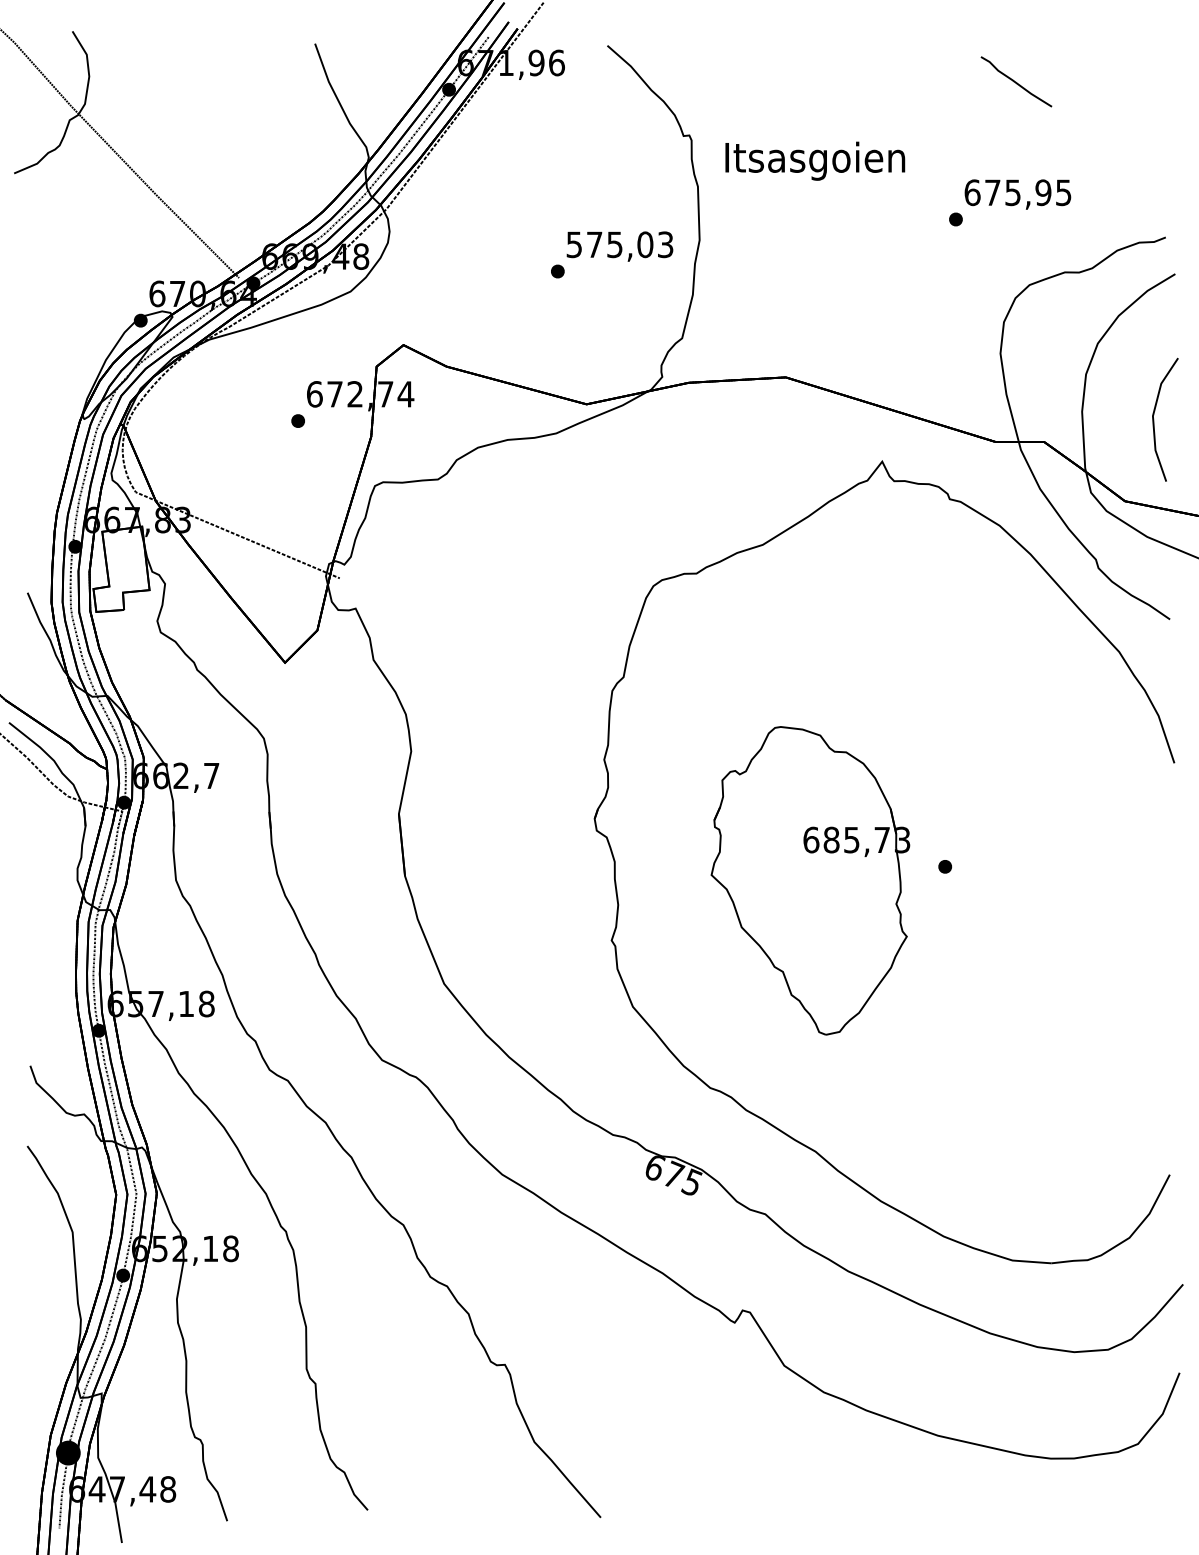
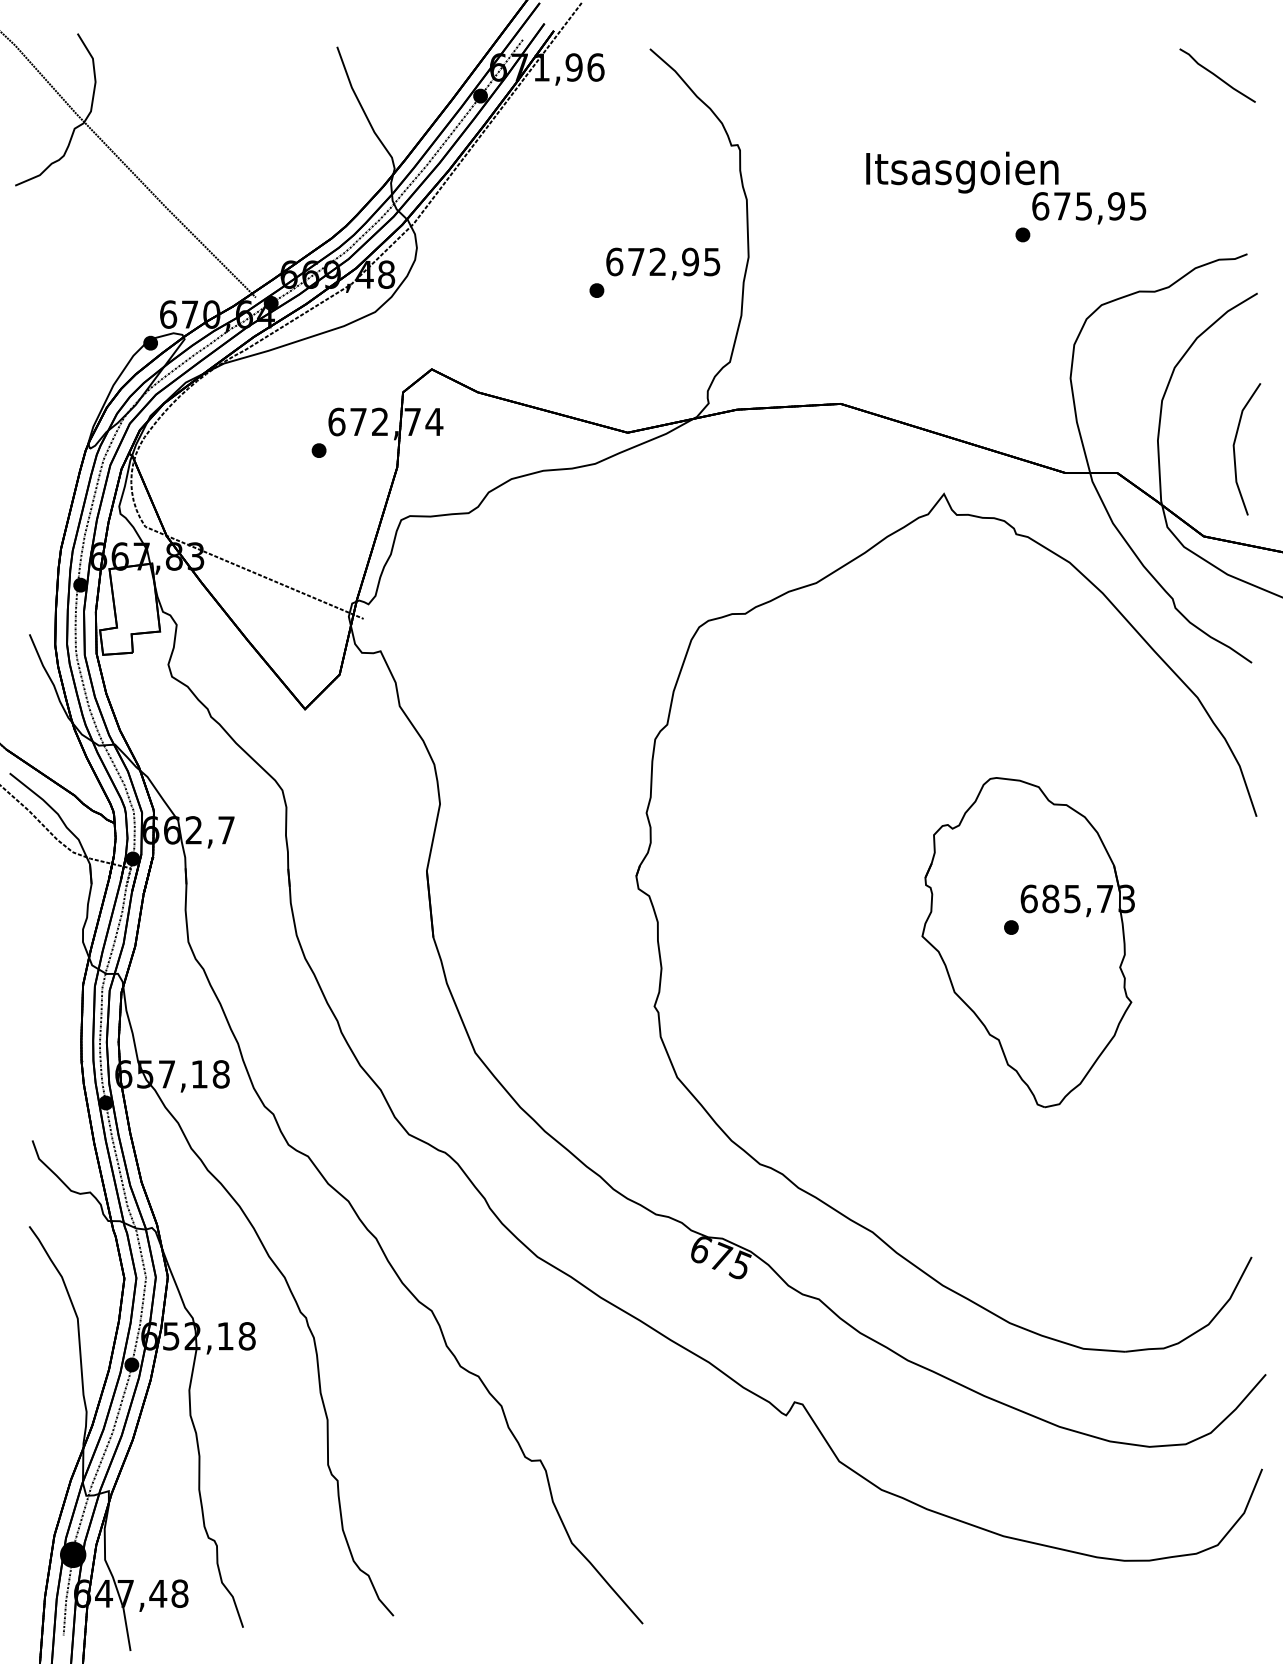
part: (1016, 81) -> (1217, 75), moved
text: (815, 161) -> (962, 172), moved
text: (620, 244) -> (663, 261), 575,03 -> 672,95
part: (809, 880) -> (1027, 942), moved

